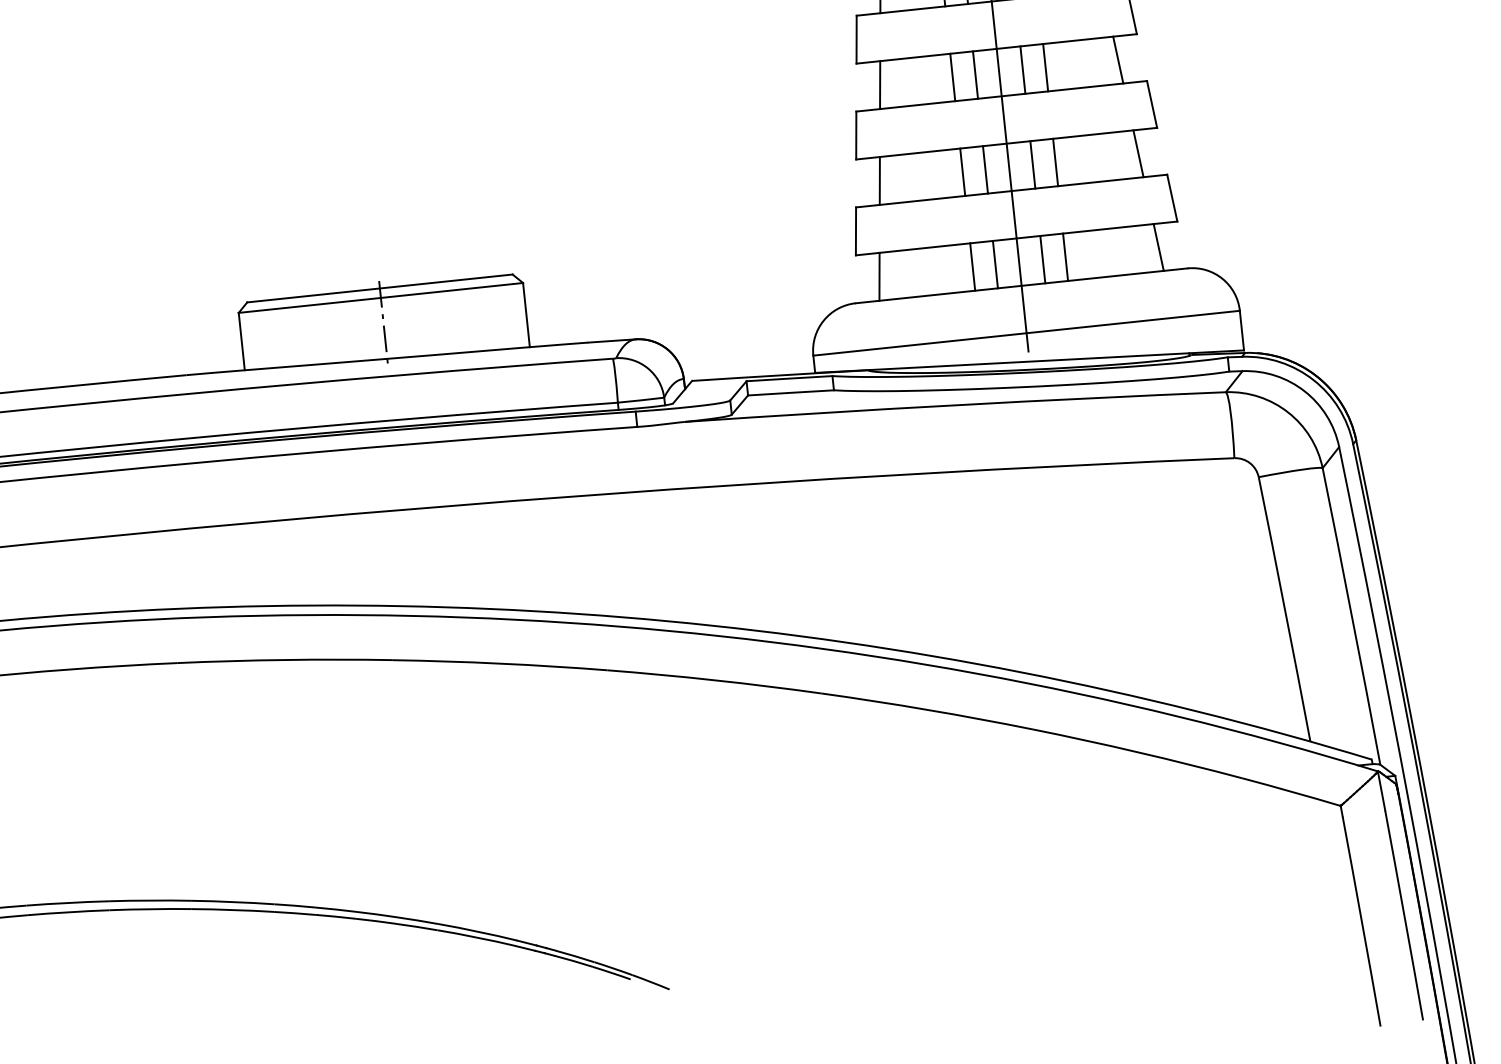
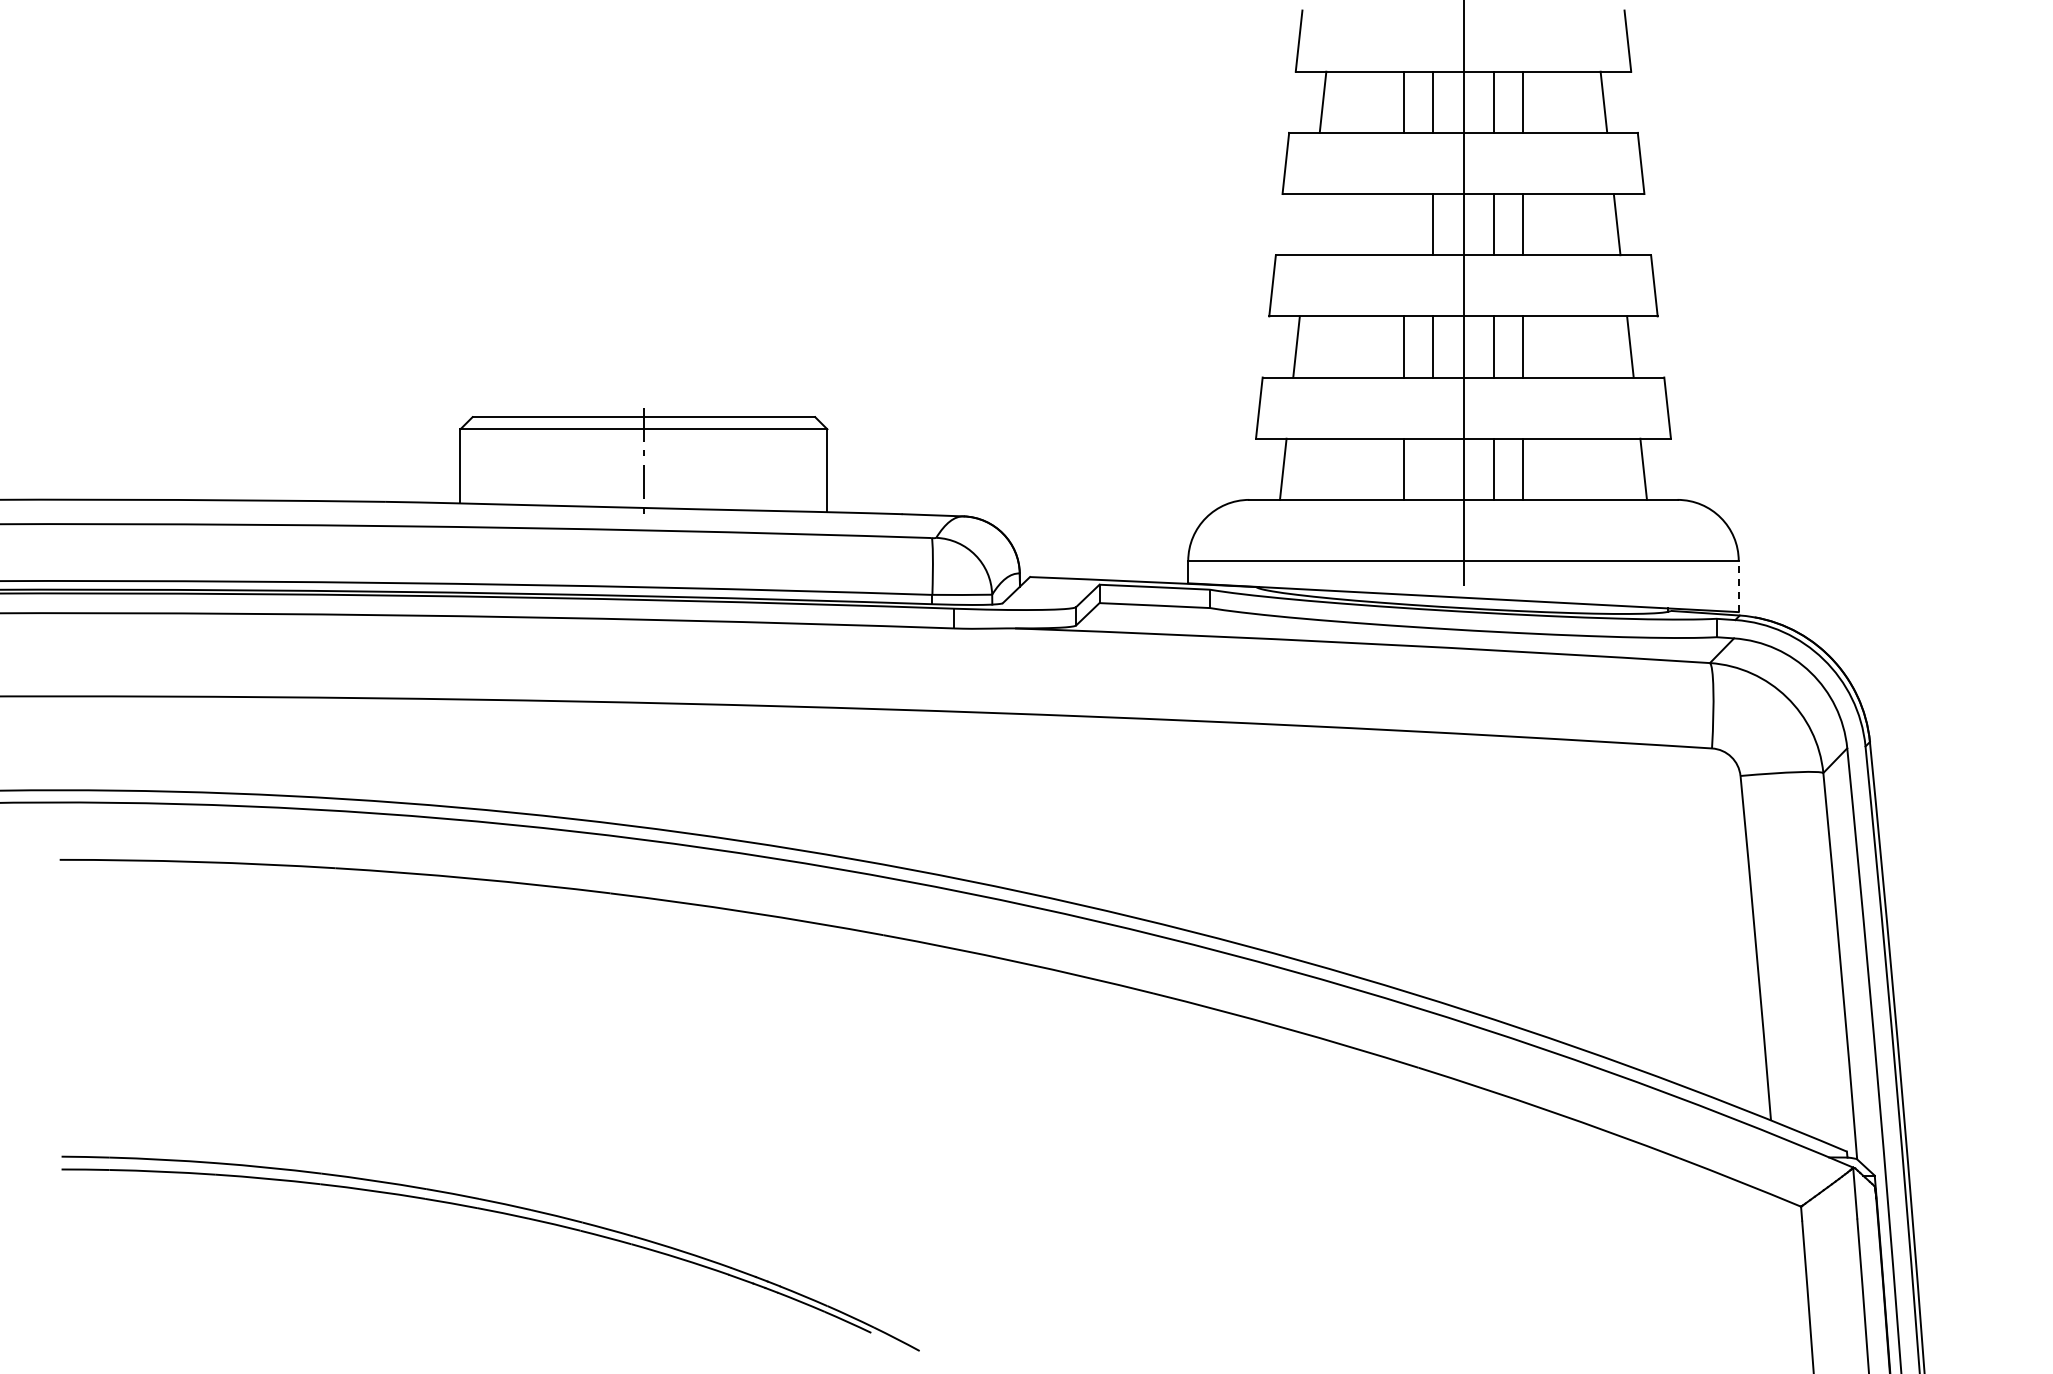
line: (952, 77) -> (1403, 224), removed
line: (879, 85) -> (1309, 224), removed
line: (995, 264) -> (1432, 468), removed
line: (1241, 330) -> (1738, 586), solid -> dashed

